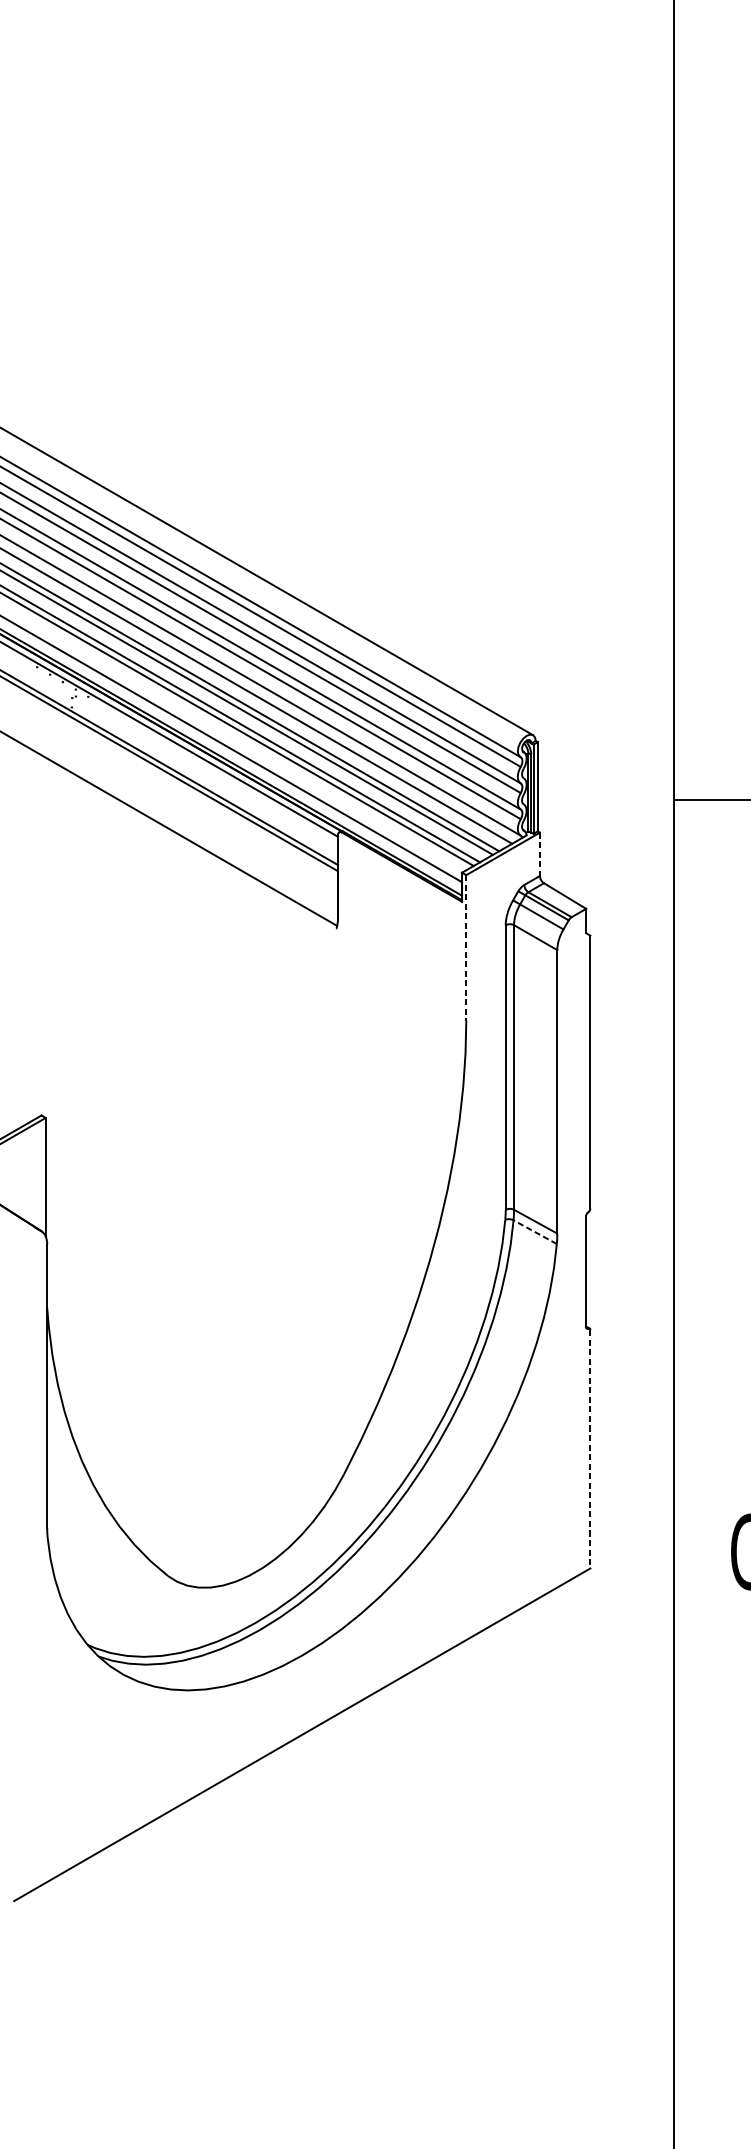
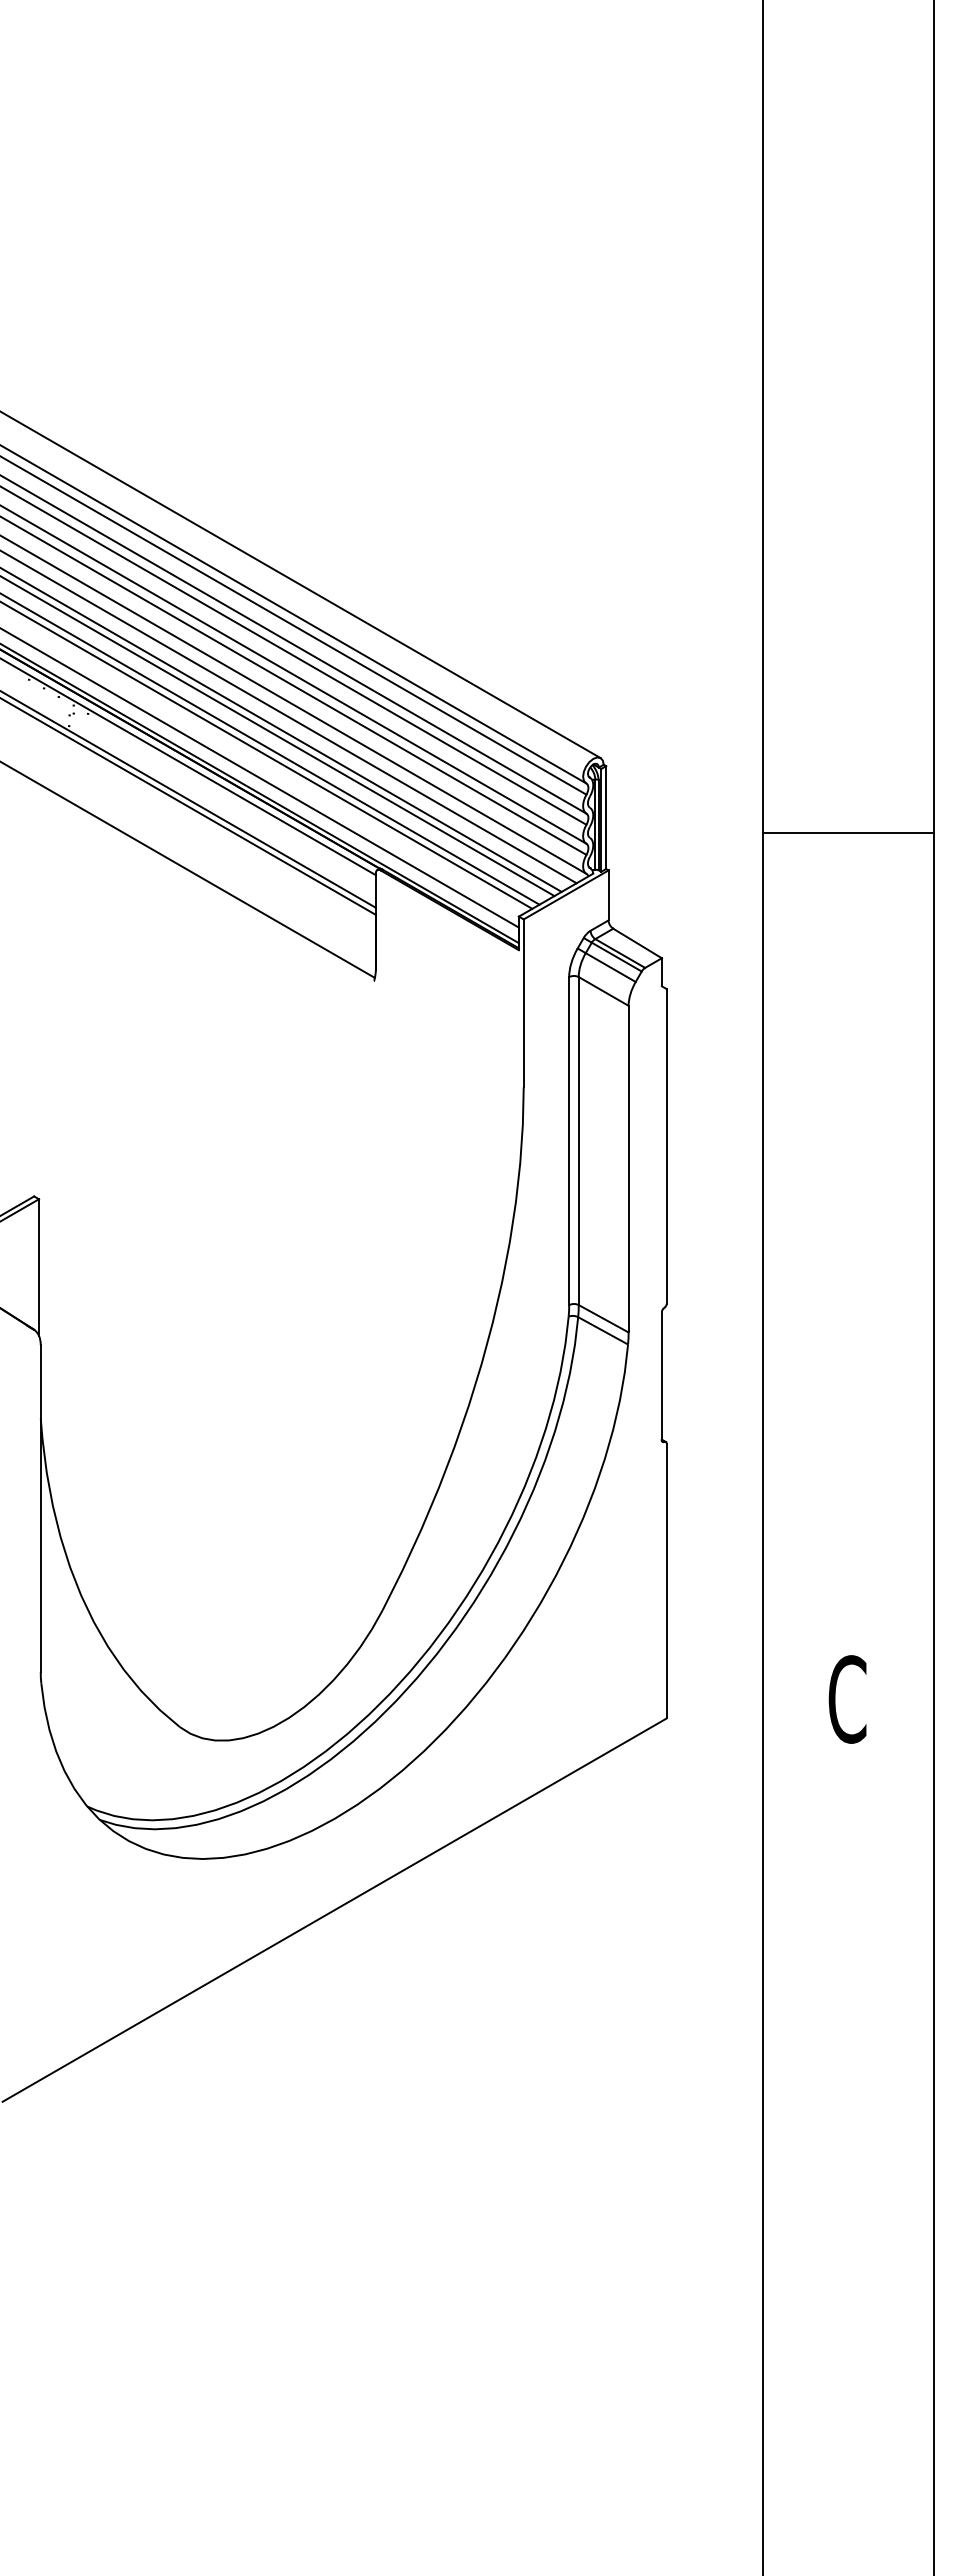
line: (539, 854) -> (608, 895), dashed -> solid
line: (466, 948) -> (523, 1003), dashed -> solid
line: (534, 1231) -> (602, 1330), dashed -> solid
line: (590, 1449) -> (666, 1581), dashed -> solid

